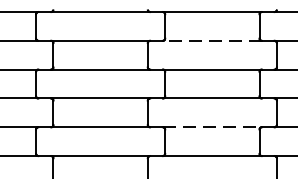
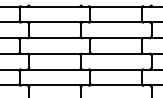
line: (211, 41) -> (115, 22), dashed -> solid
line: (212, 126) -> (116, 69), dashed -> solid

